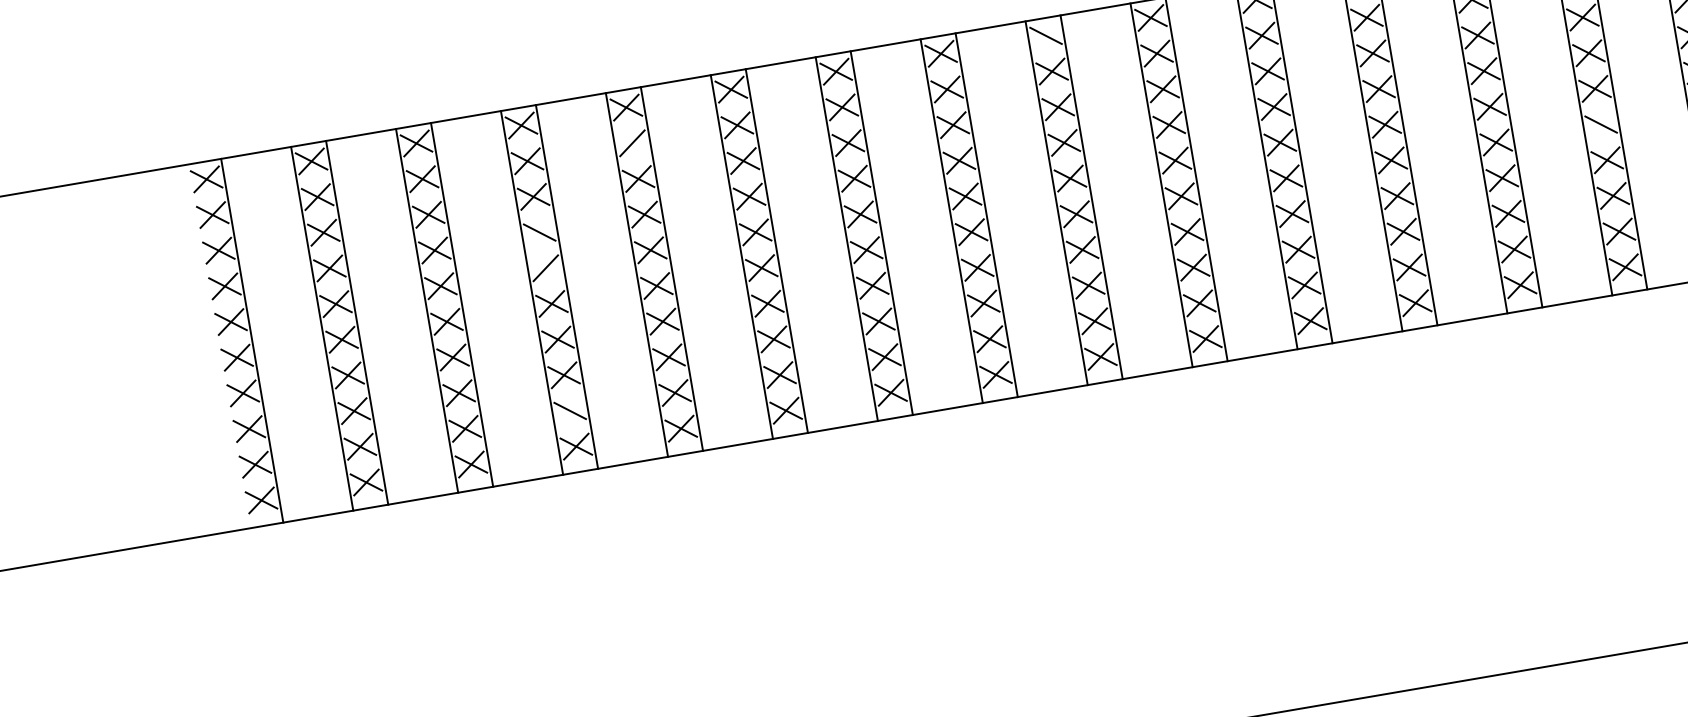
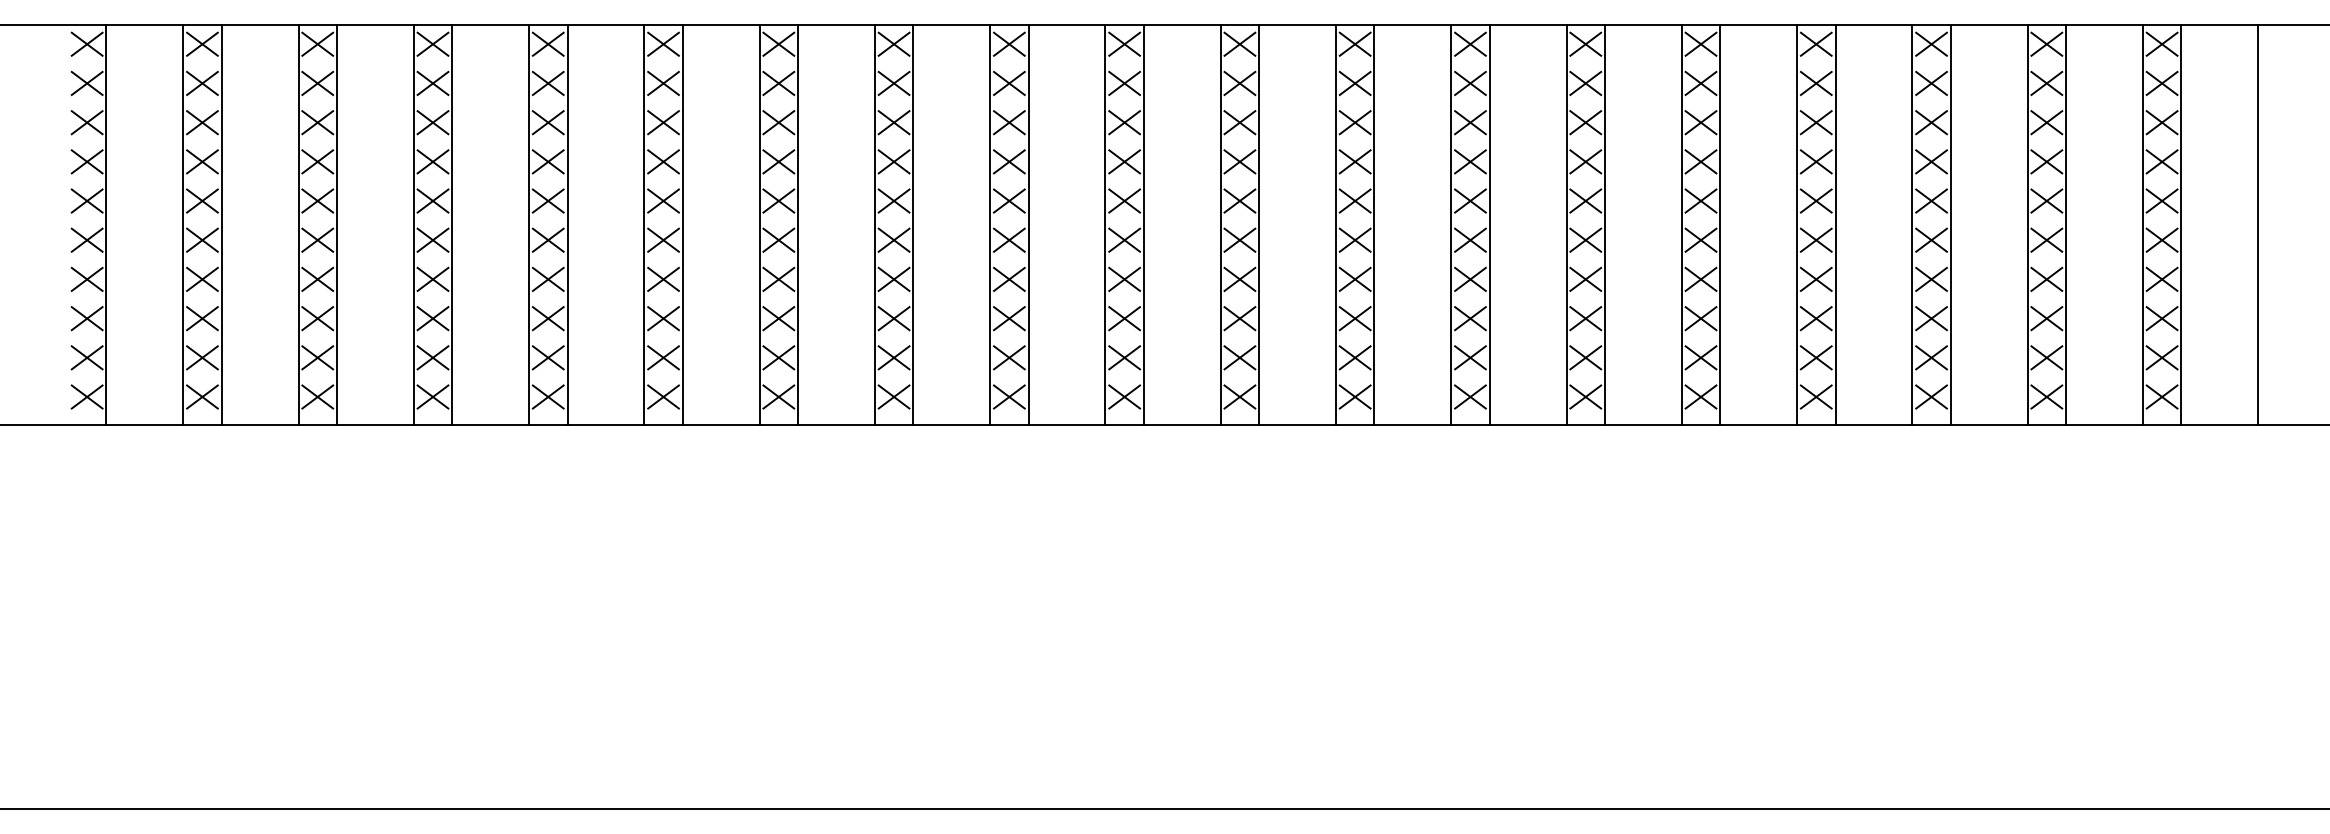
line: (1046, 35) -> (1009, 43), added
line: (1600, 123) -> (1585, 239), added
line: (631, 143) -> (547, 83), added
line: (539, 232) -> (432, 161), added
line: (545, 267) -> (432, 200), added
line: (569, 410) -> (432, 357), added

